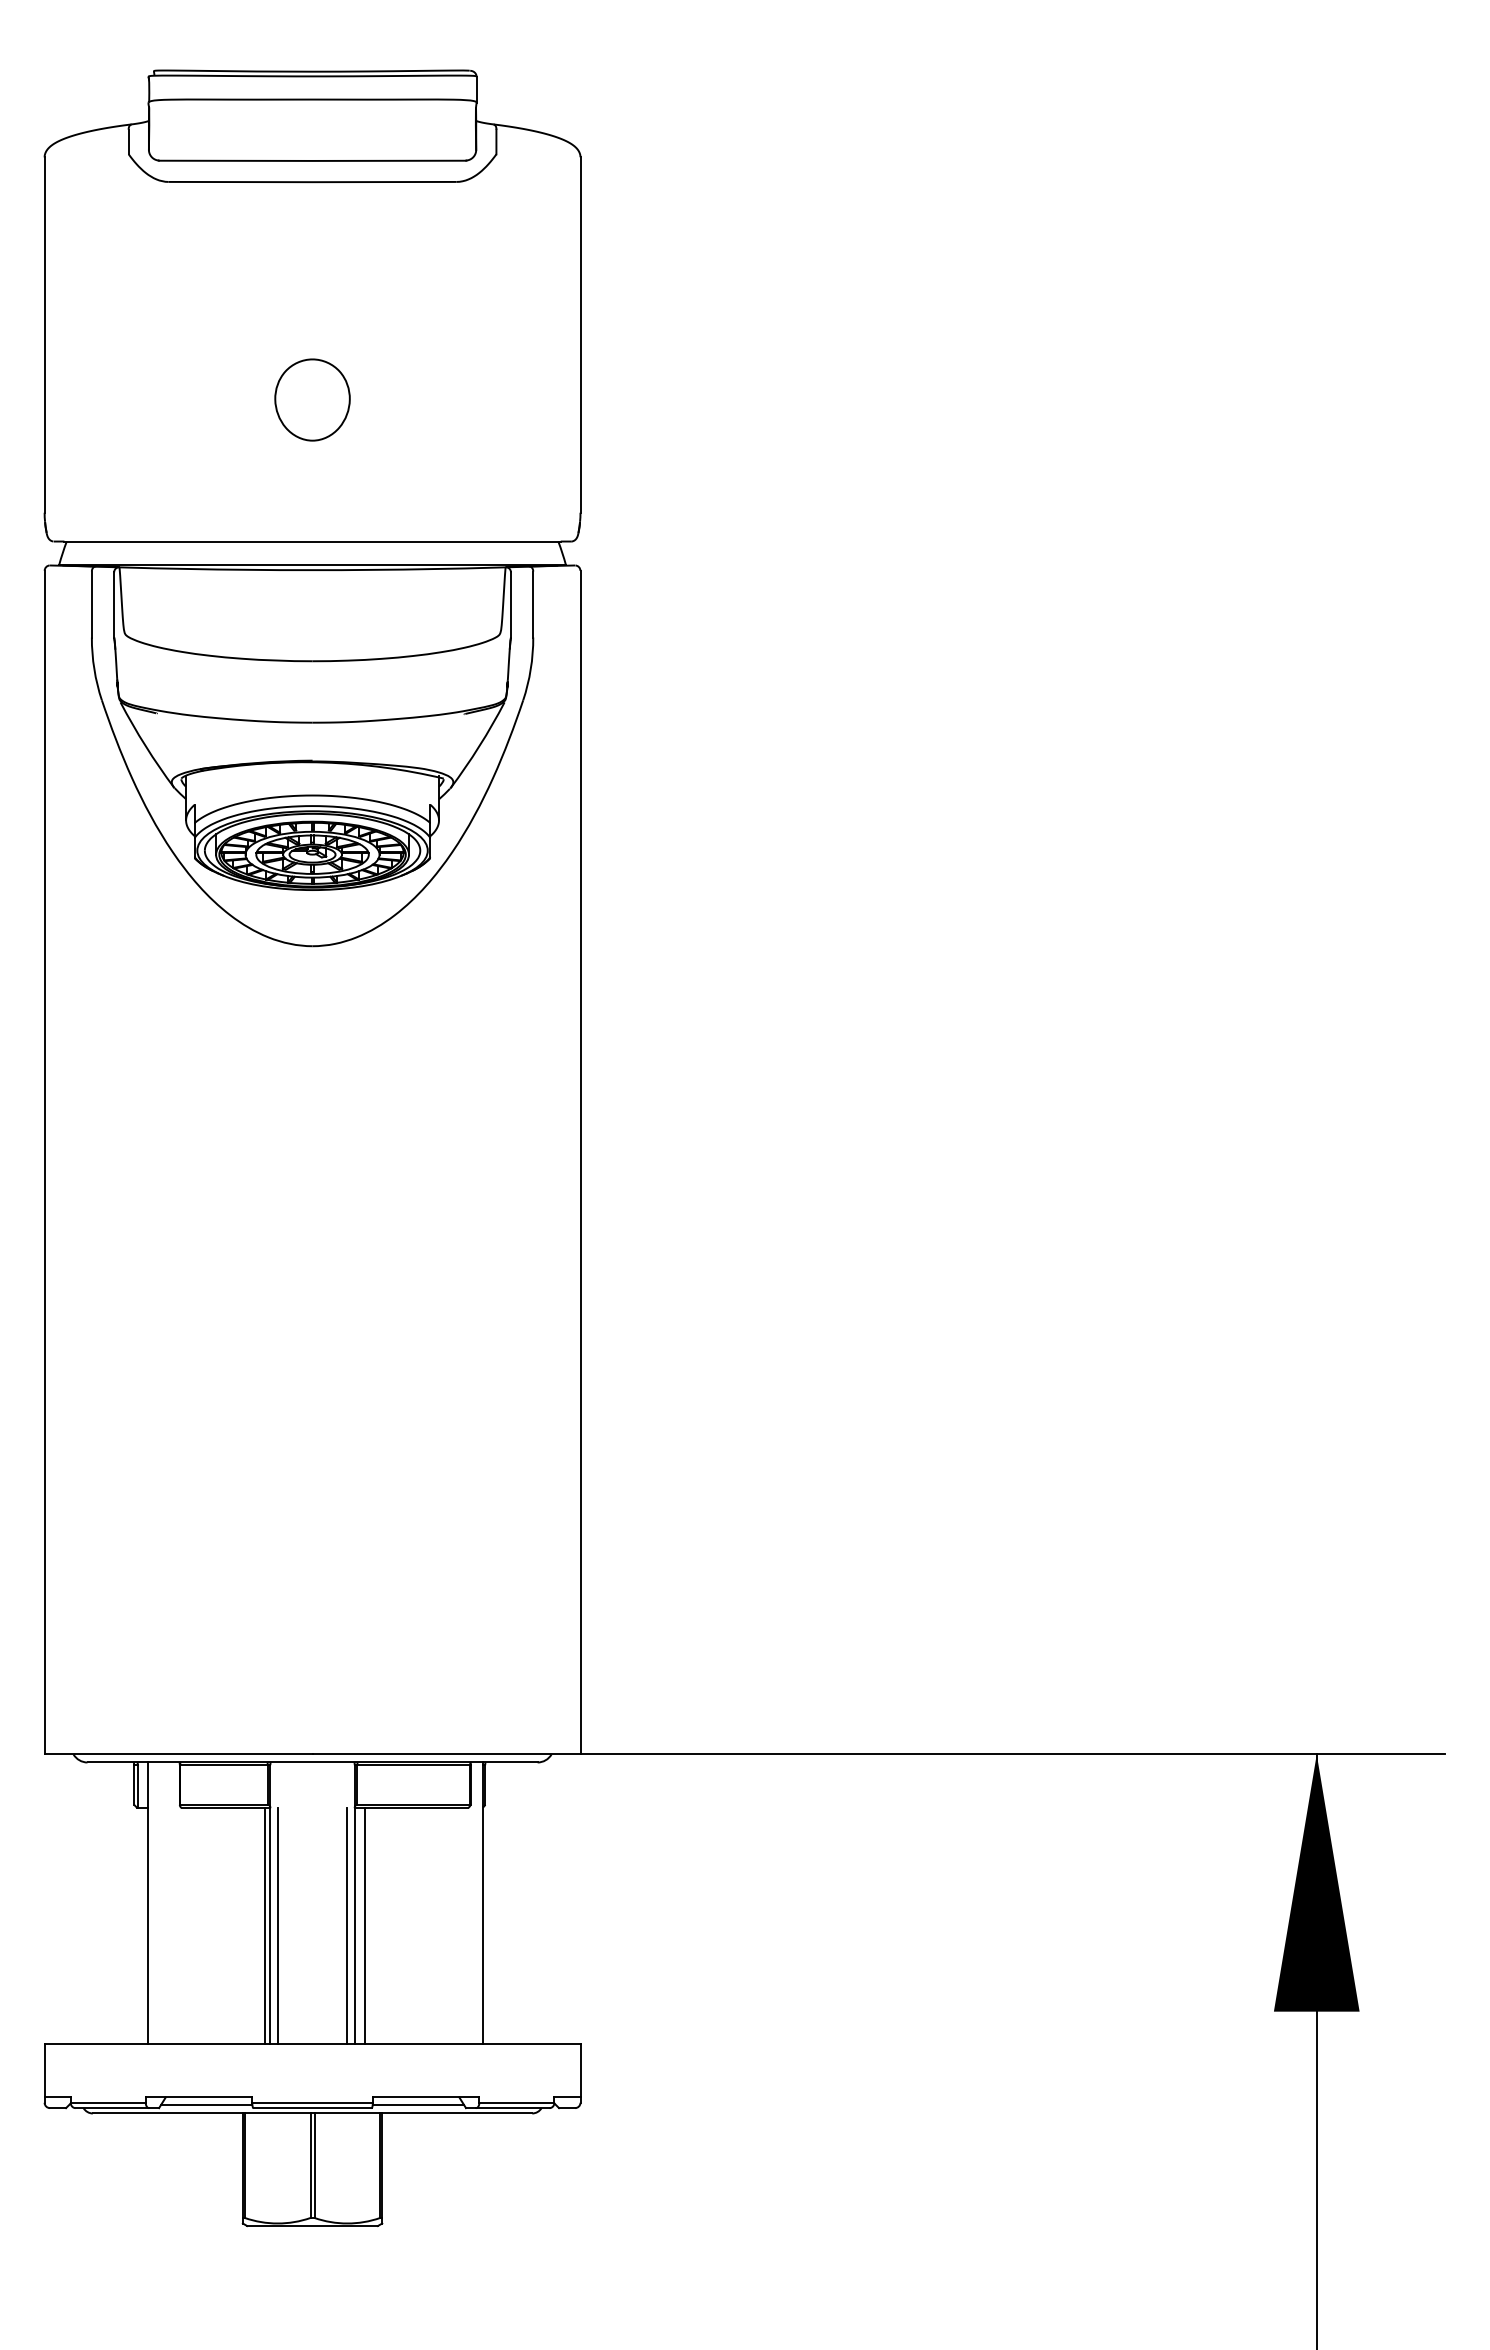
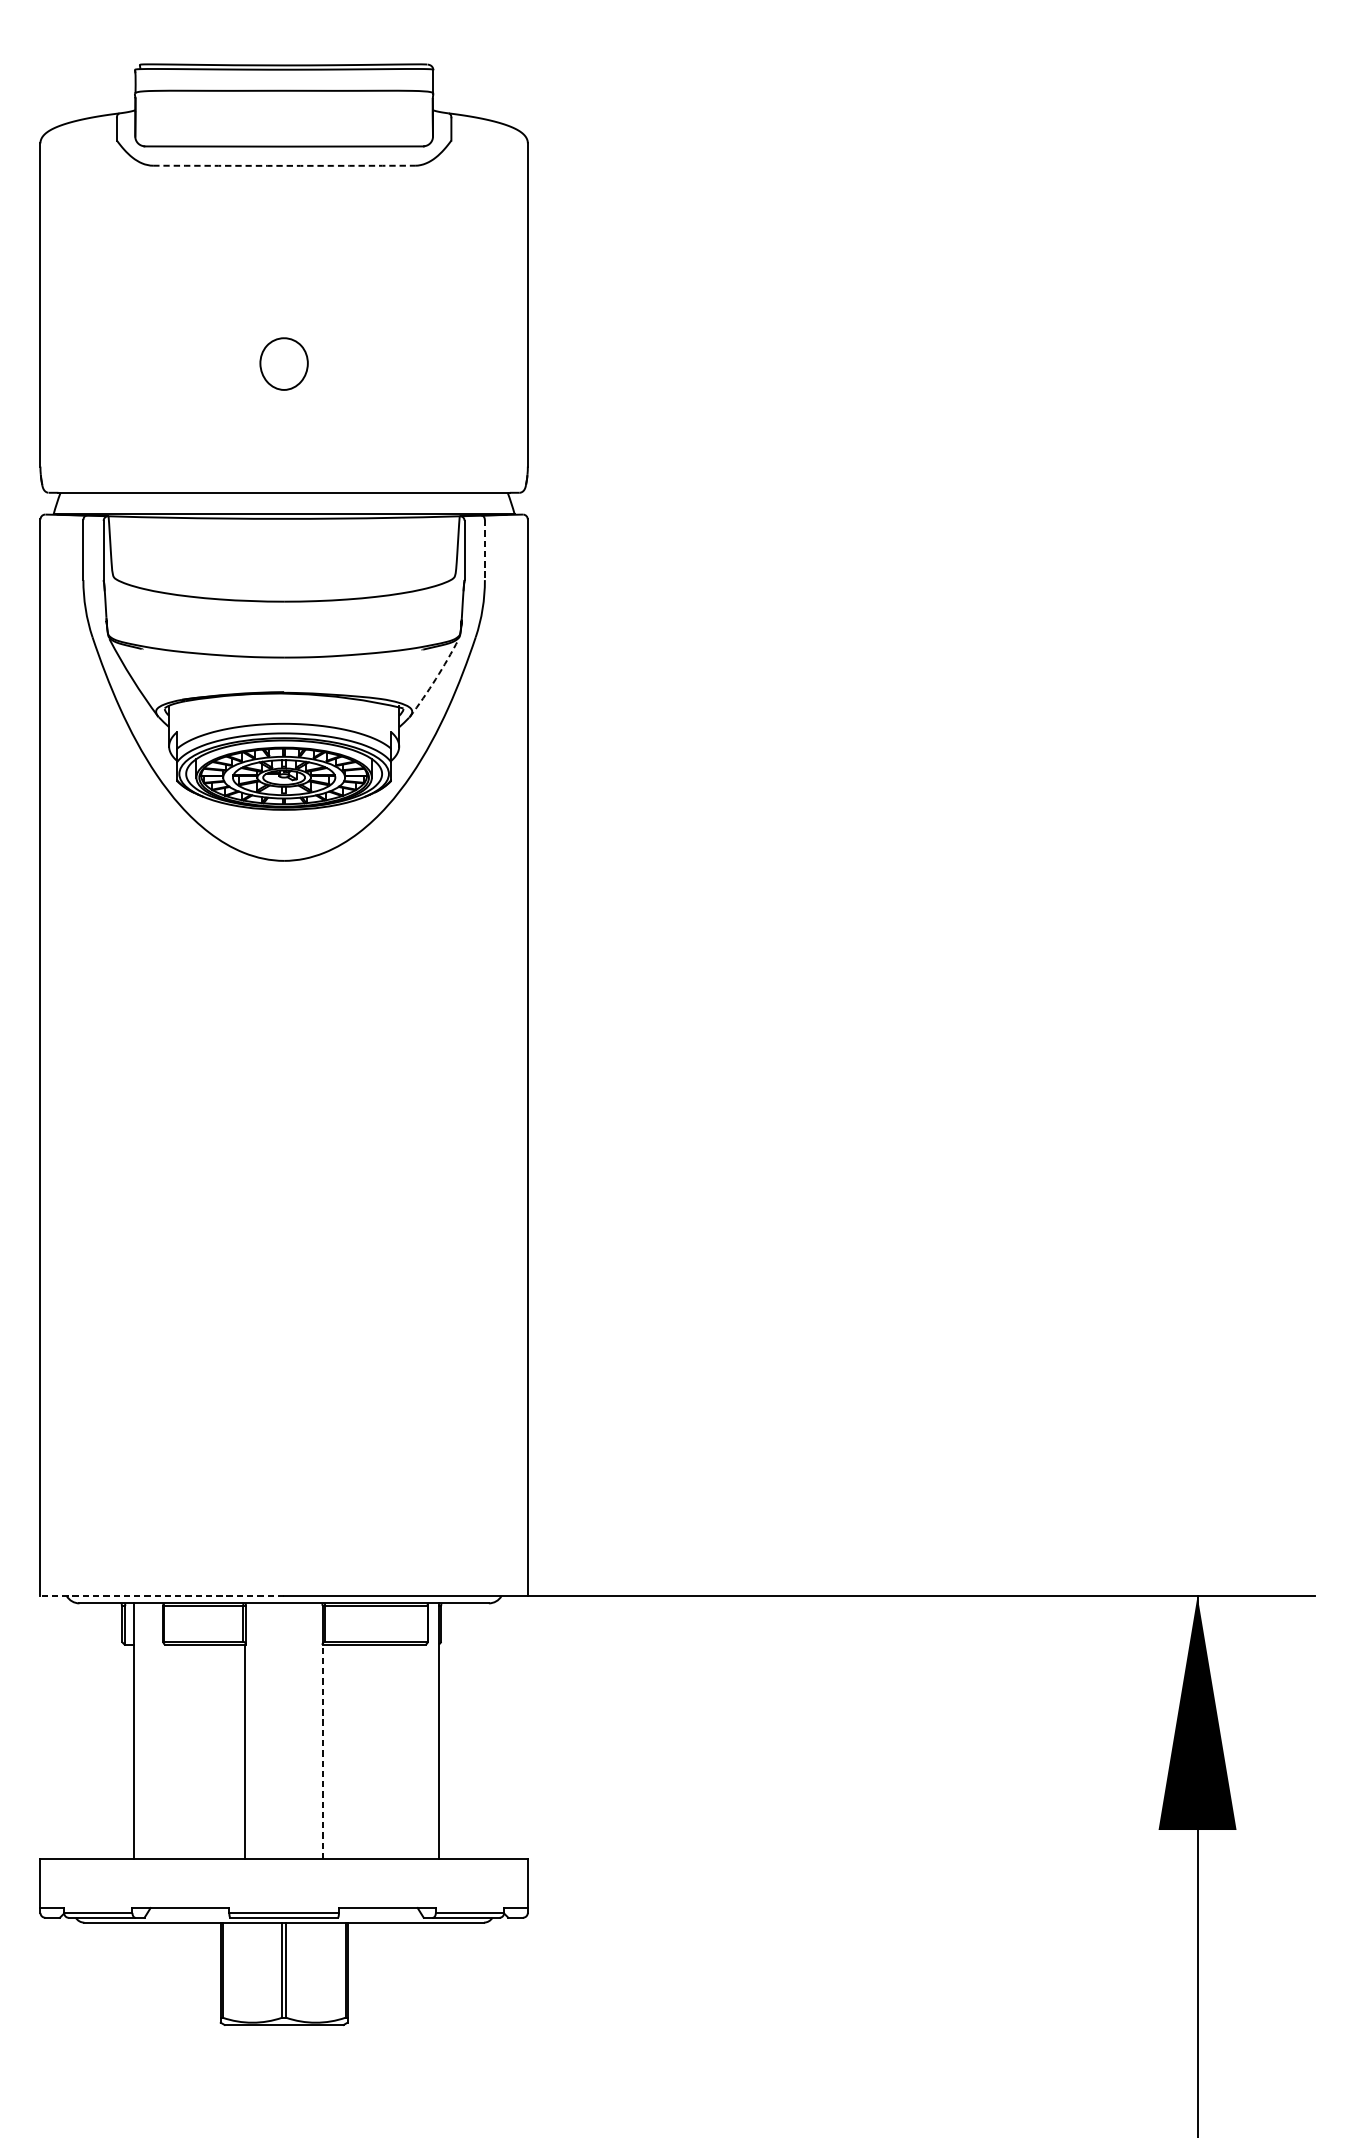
arc: (312, 182) -> (284, 166), solid -> dashed
part: (312, 399) -> (284, 363), size x0.7
line: (533, 604) -> (485, 550), solid -> dashed
arc: (479, 746) -> (436, 679), solid -> dashed
line: (178, 1754) -> (162, 1596), solid -> dashed
line: (265, 1925) -> (241, 1751), removed
line: (277, 1925) -> (252, 1751), removed
line: (347, 1925) -> (315, 1751), removed
line: (355, 1925) -> (323, 1751), solid -> dashed
line: (365, 1925) -> (332, 1751), removed
line: (206, 2105) -> (187, 1915), removed
line: (418, 2105) -> (380, 1915), removed

